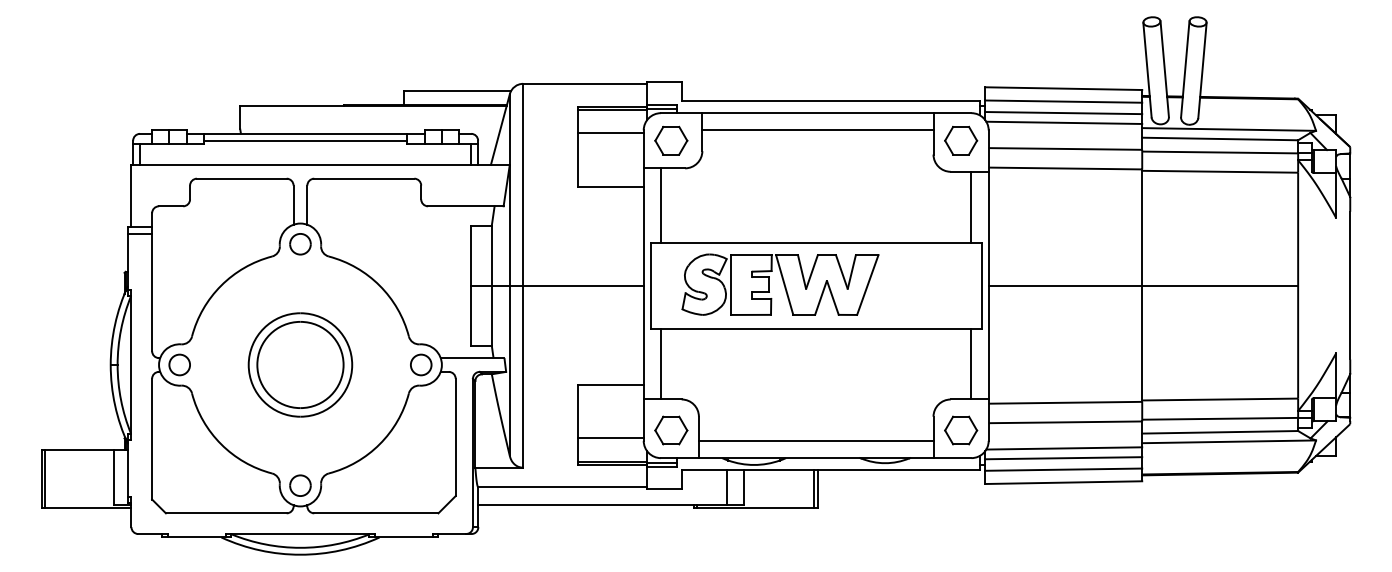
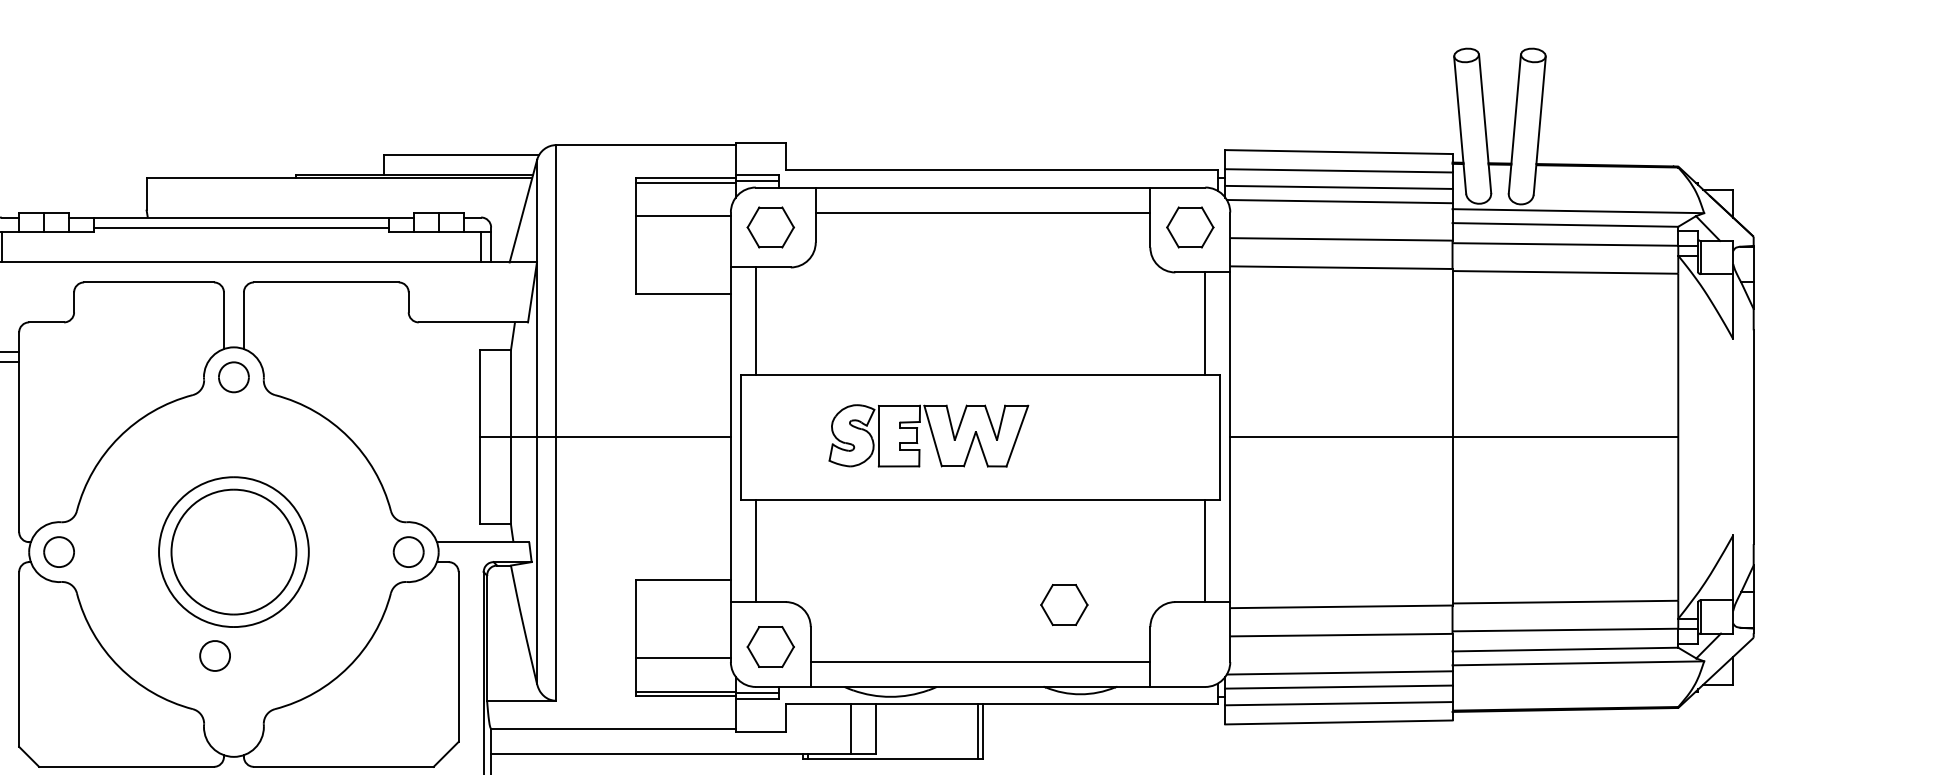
part: (780, 284) -> (928, 435), size x0.7
part: (961, 430) -> (1064, 604), moved
part: (300, 485) -> (215, 655), moved

